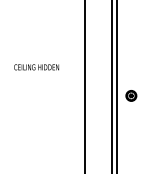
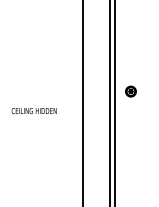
text: (35, 66) -> (33, 110), moved
part: (130, 95) -> (130, 91), moved

